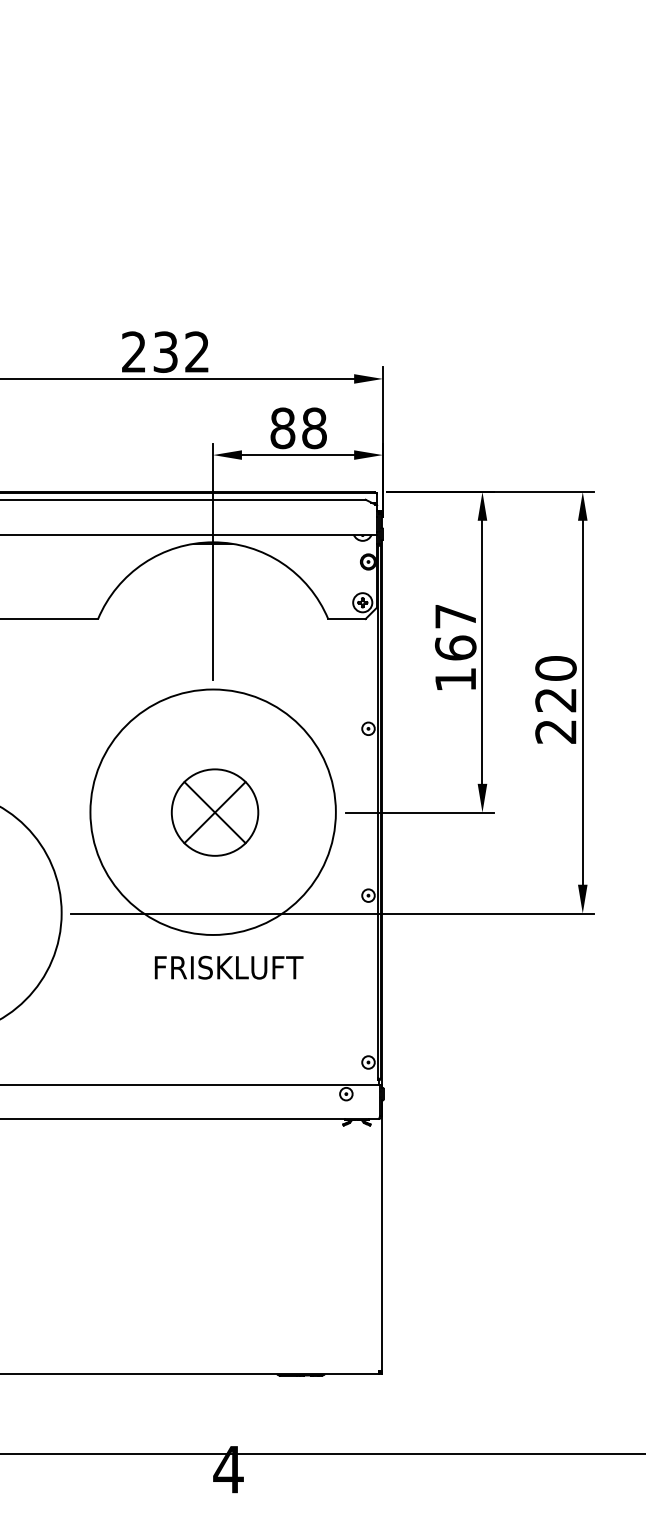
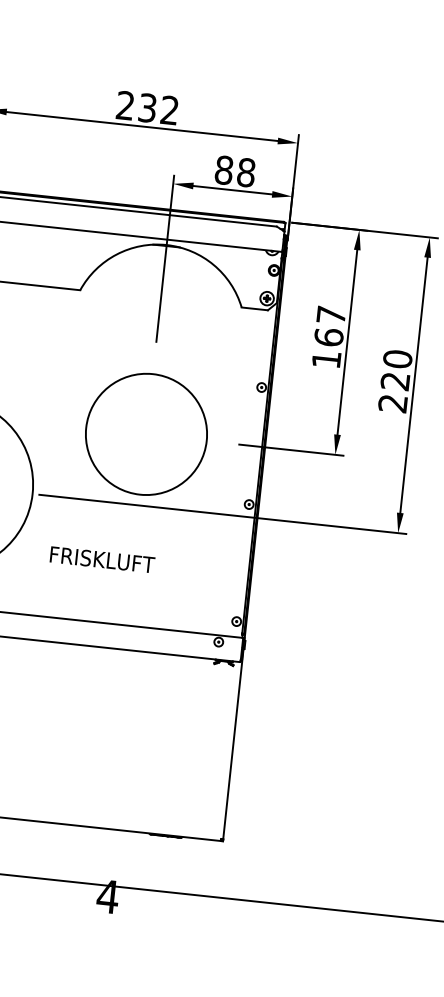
circle: (212, 811) -> (146, 433), size x0.7
part: (214, 812) -> (147, 434), removed
text: (228, 967) -> (102, 559), moved

